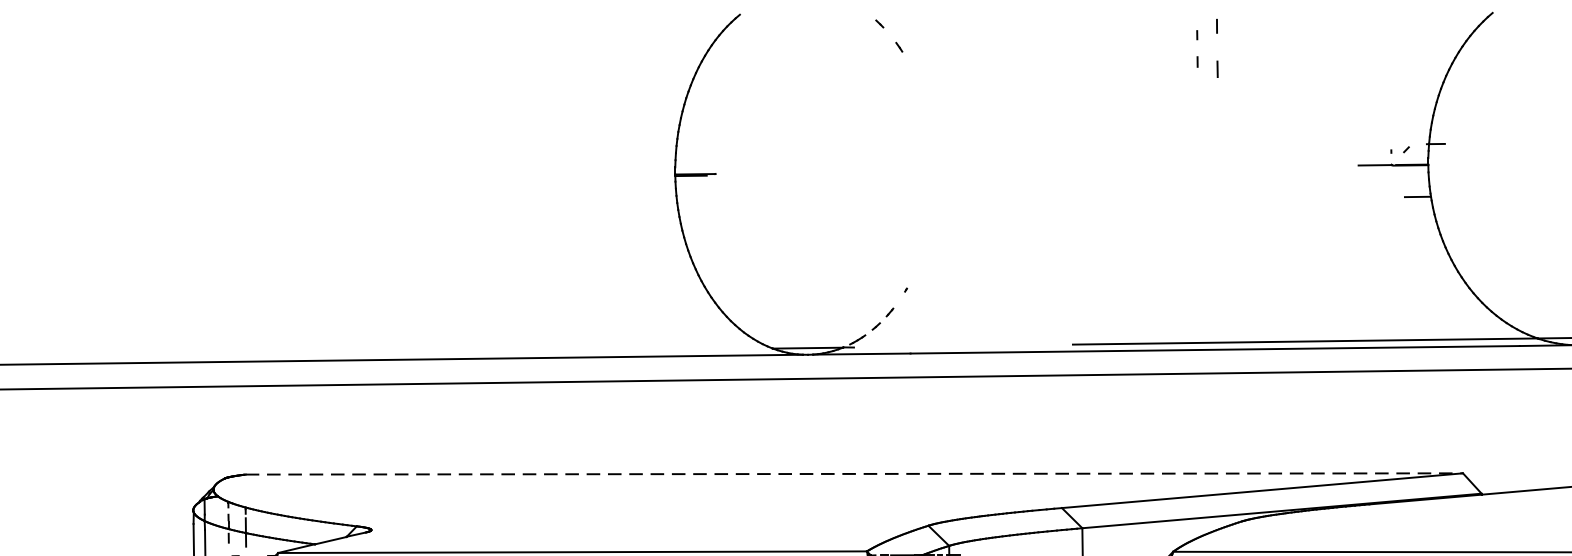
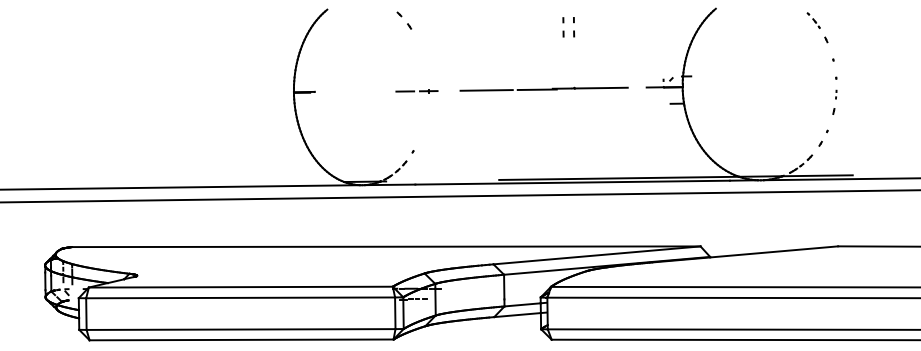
part: (1218, 49) -> (574, 27), size x0.62
part: (1158, 167) -> (543, 88), added
part: (912, 173) -> (416, 91), added
line: (854, 473) -> (386, 246), dashed -> solid

